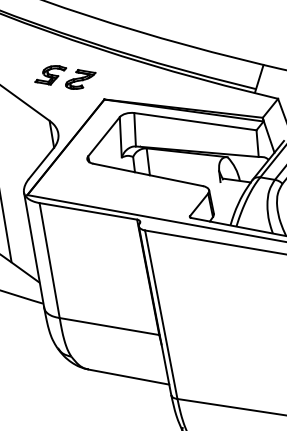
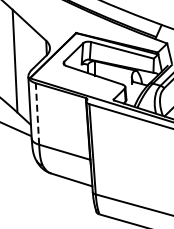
part: (65, 76) -> (57, 18), removed
line: (49, 259) -> (37, 113), solid -> dashed

